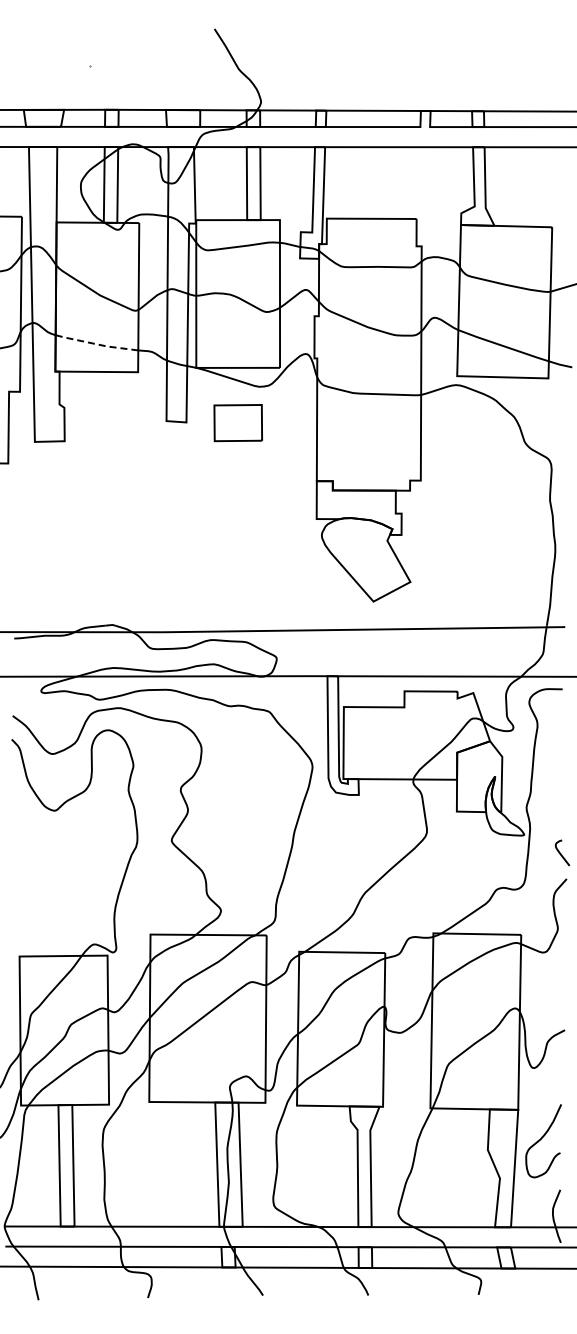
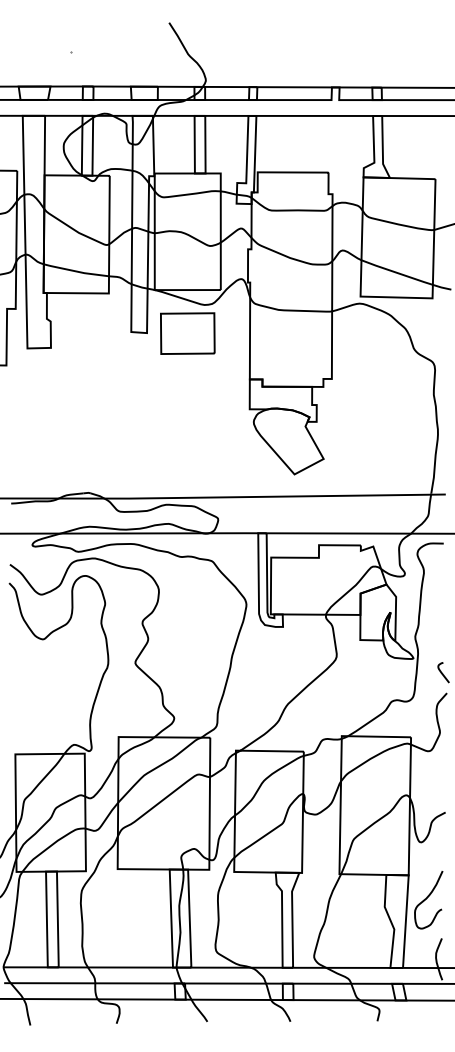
line: (96, 344) -> (76, 271), dashed -> solid
part: (238, 422) -> (188, 333), size x1.43

